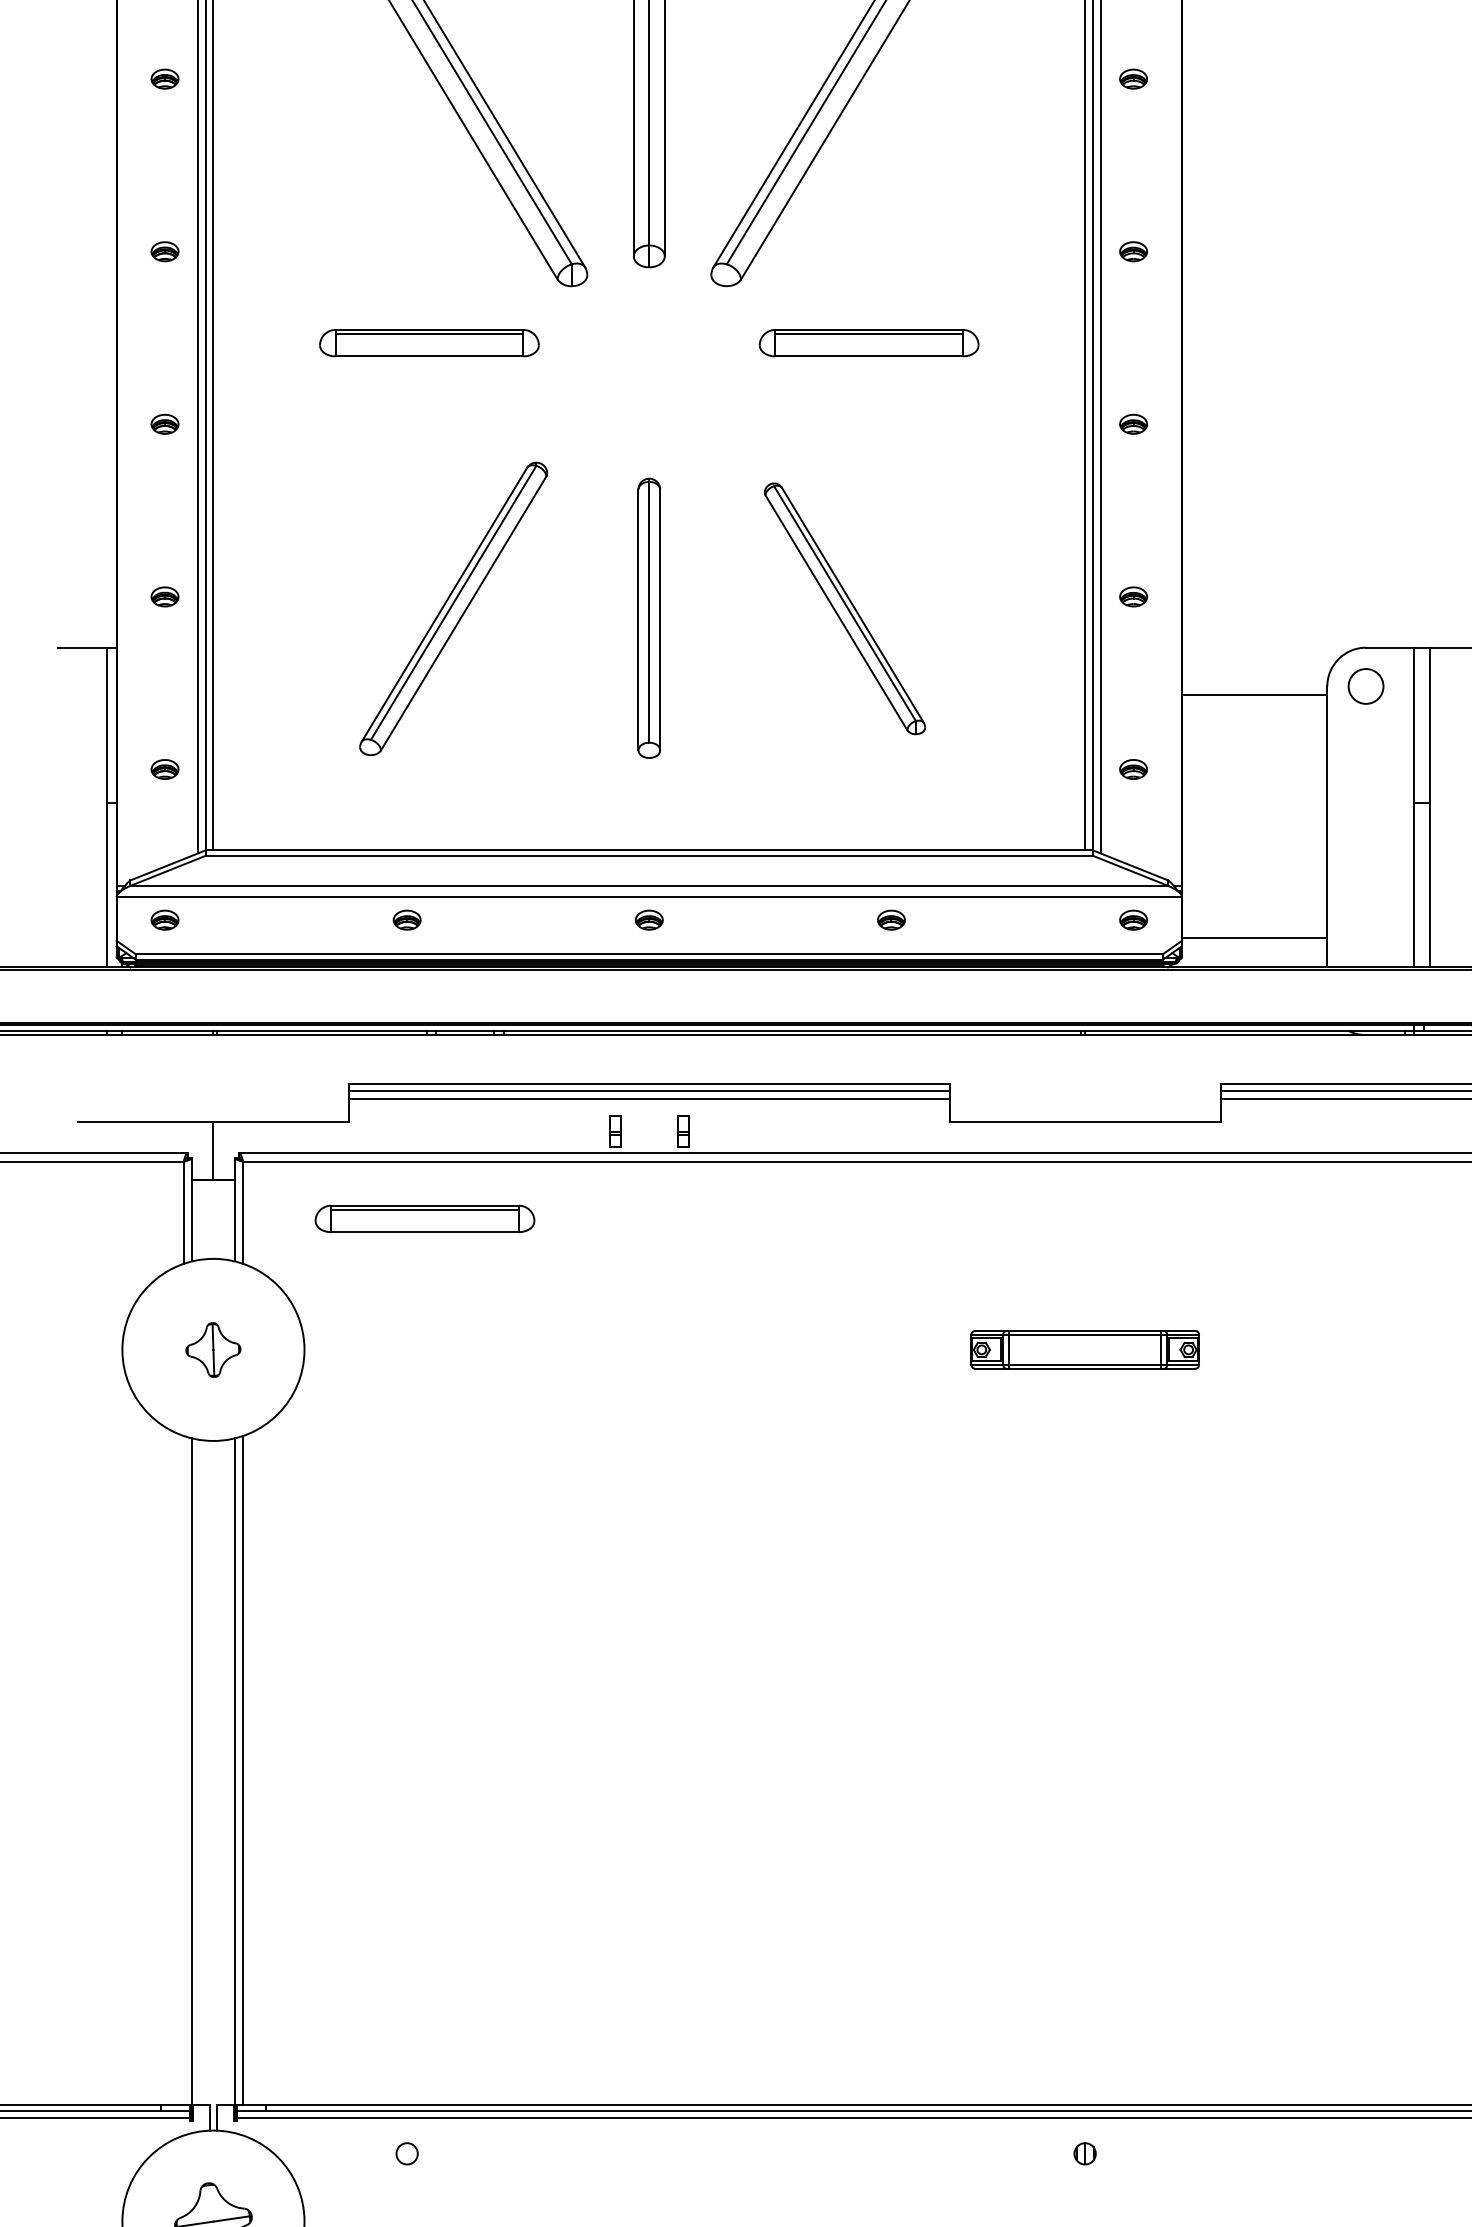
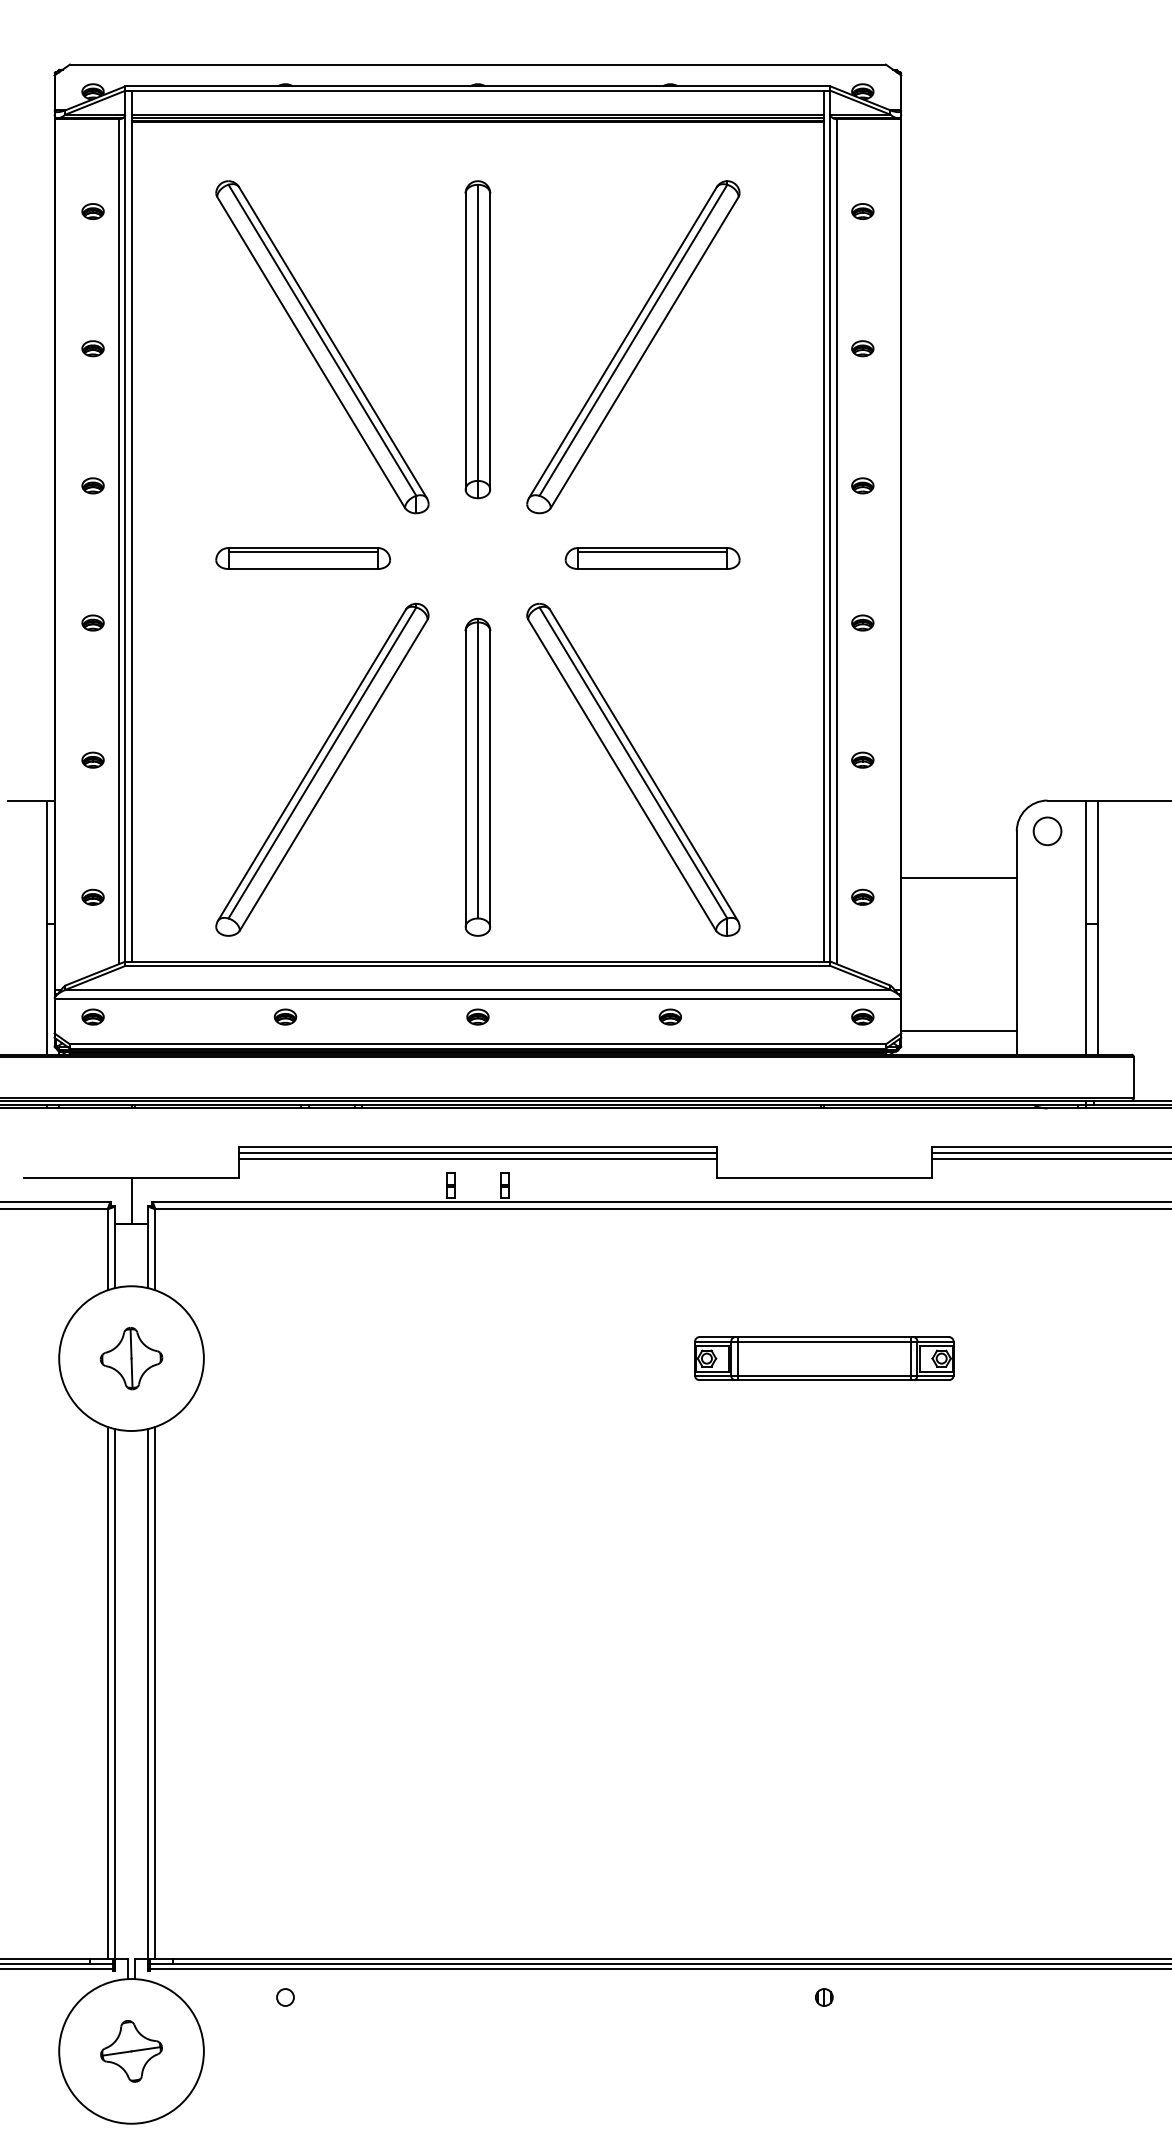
part: (453, 608) -> (322, 769), size x1.43
part: (845, 608) -> (633, 769), size x1.67
part: (648, 617) -> (477, 776), size x1.43
line: (1254, 695) -> (958, 877), moved
part: (424, 1218) -> (299, 1254), removed
part: (213, 1349) -> (131, 1358), size x1.43
part: (1085, 1349) -> (824, 1358), size x1.43
line: (183, 1771) -> (107, 1693), added

